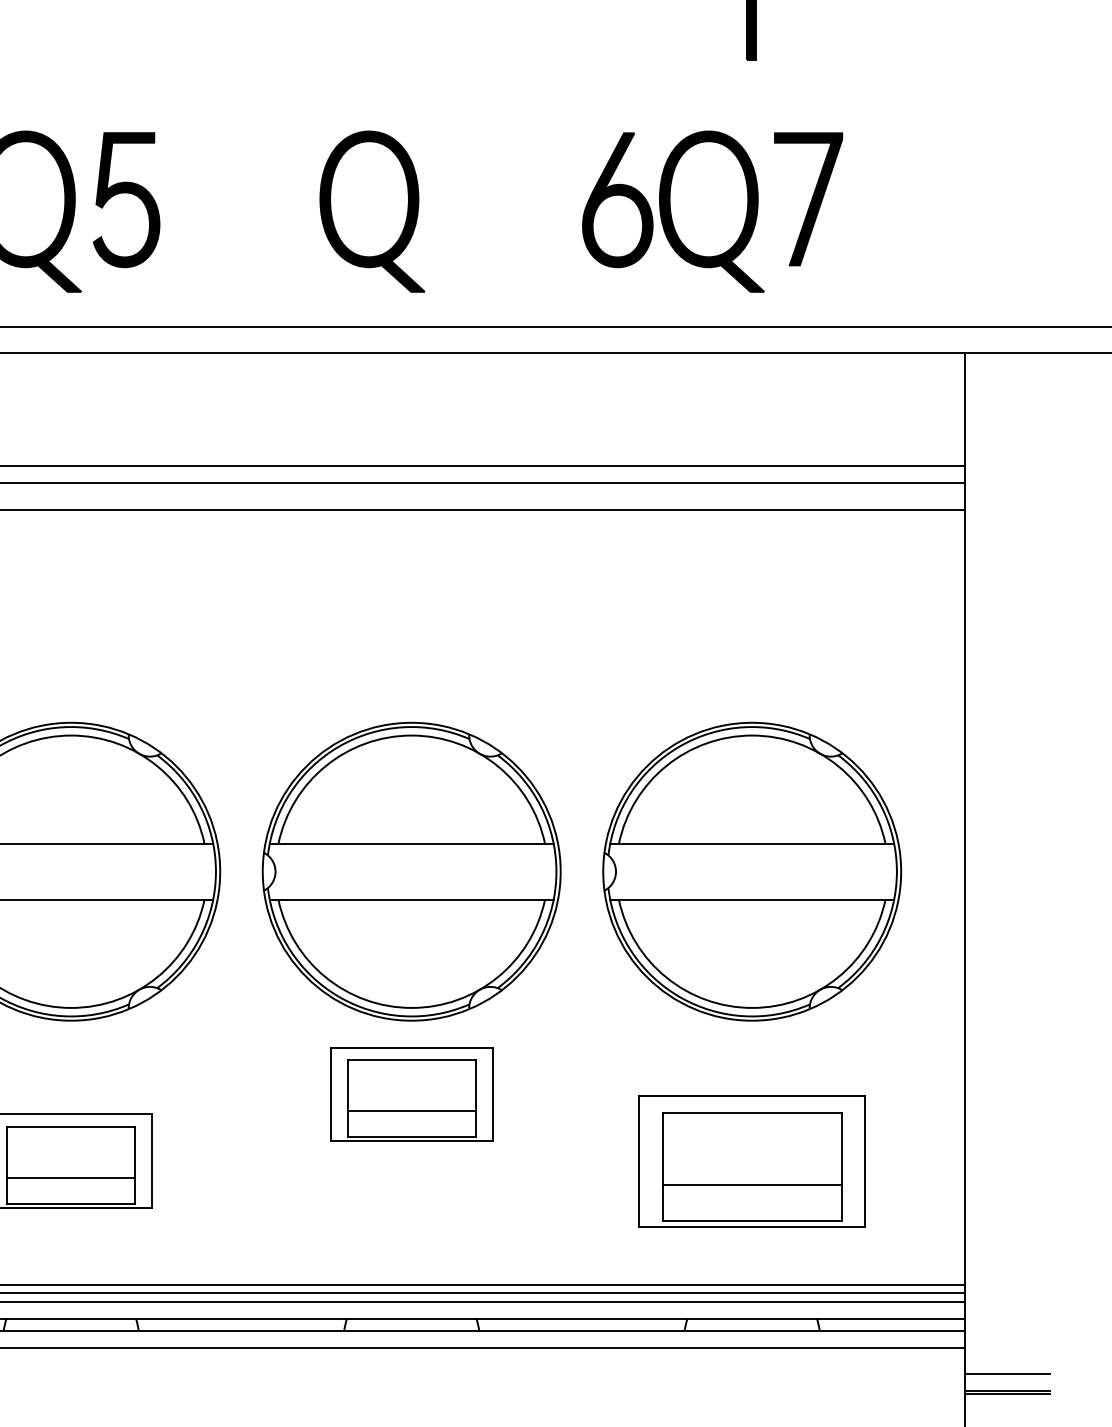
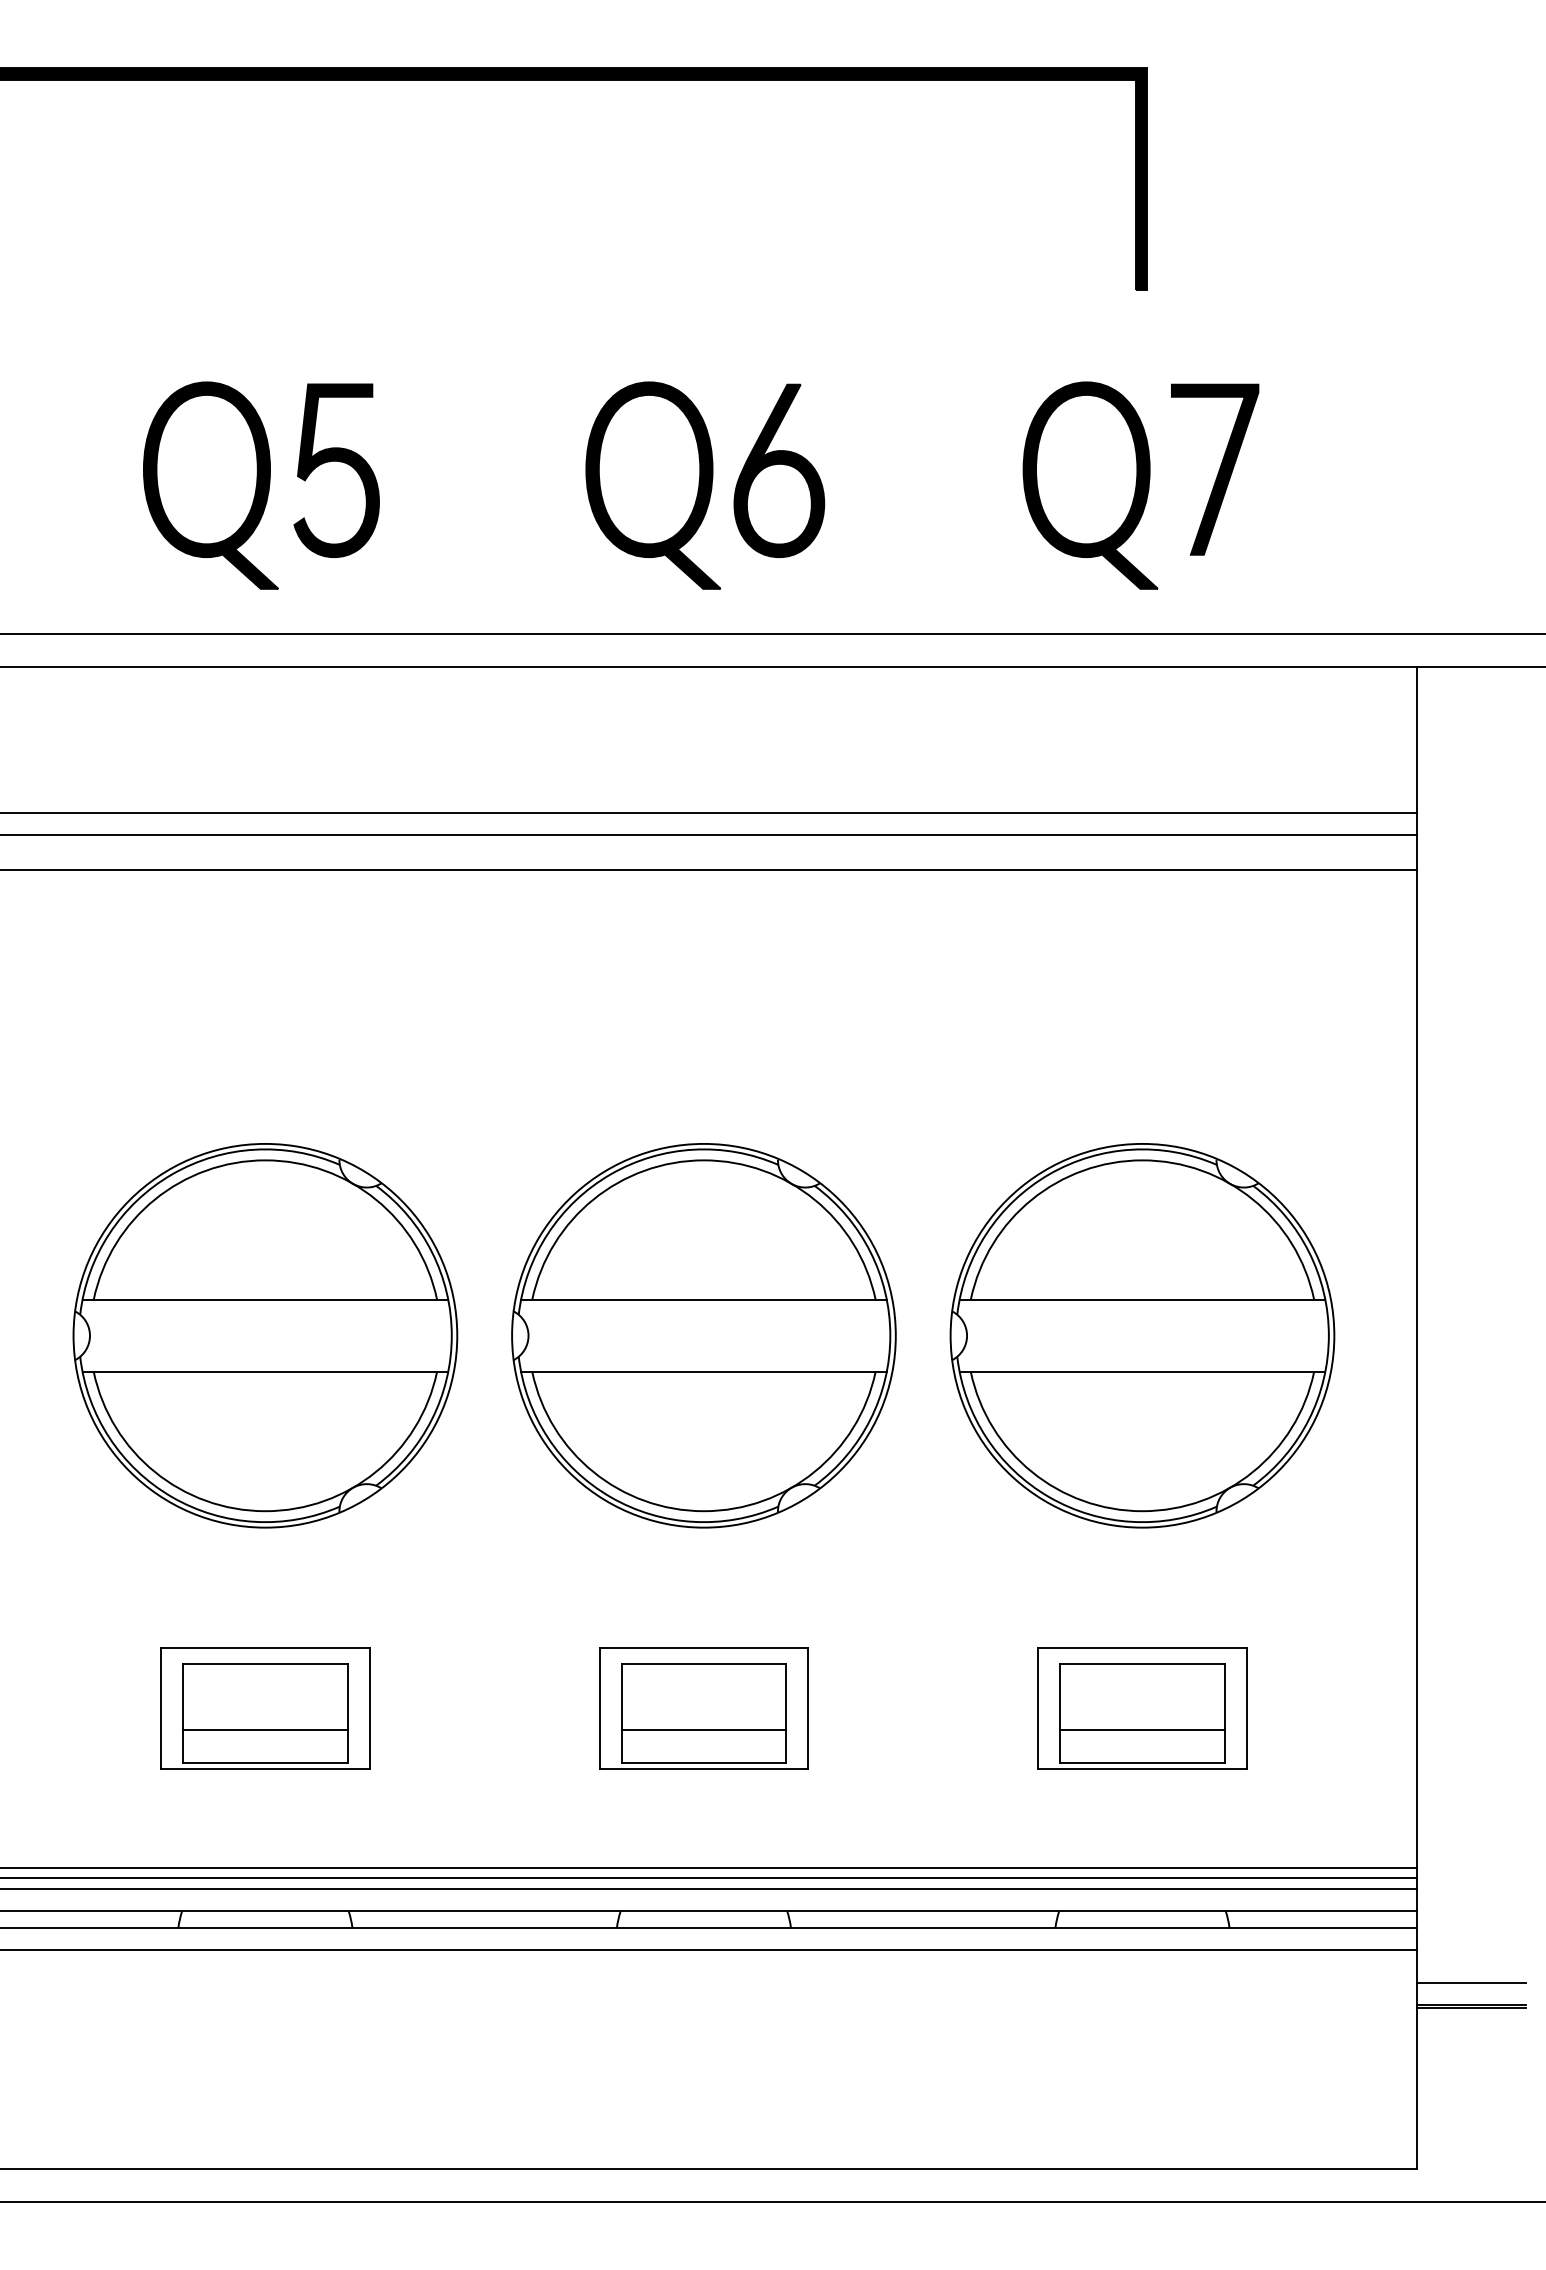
part: (617, 199) -> (779, 470), moved
part: (411, 1094) -> (703, 1708), moved
part: (752, 1161) -> (1142, 1708), size x0.71

